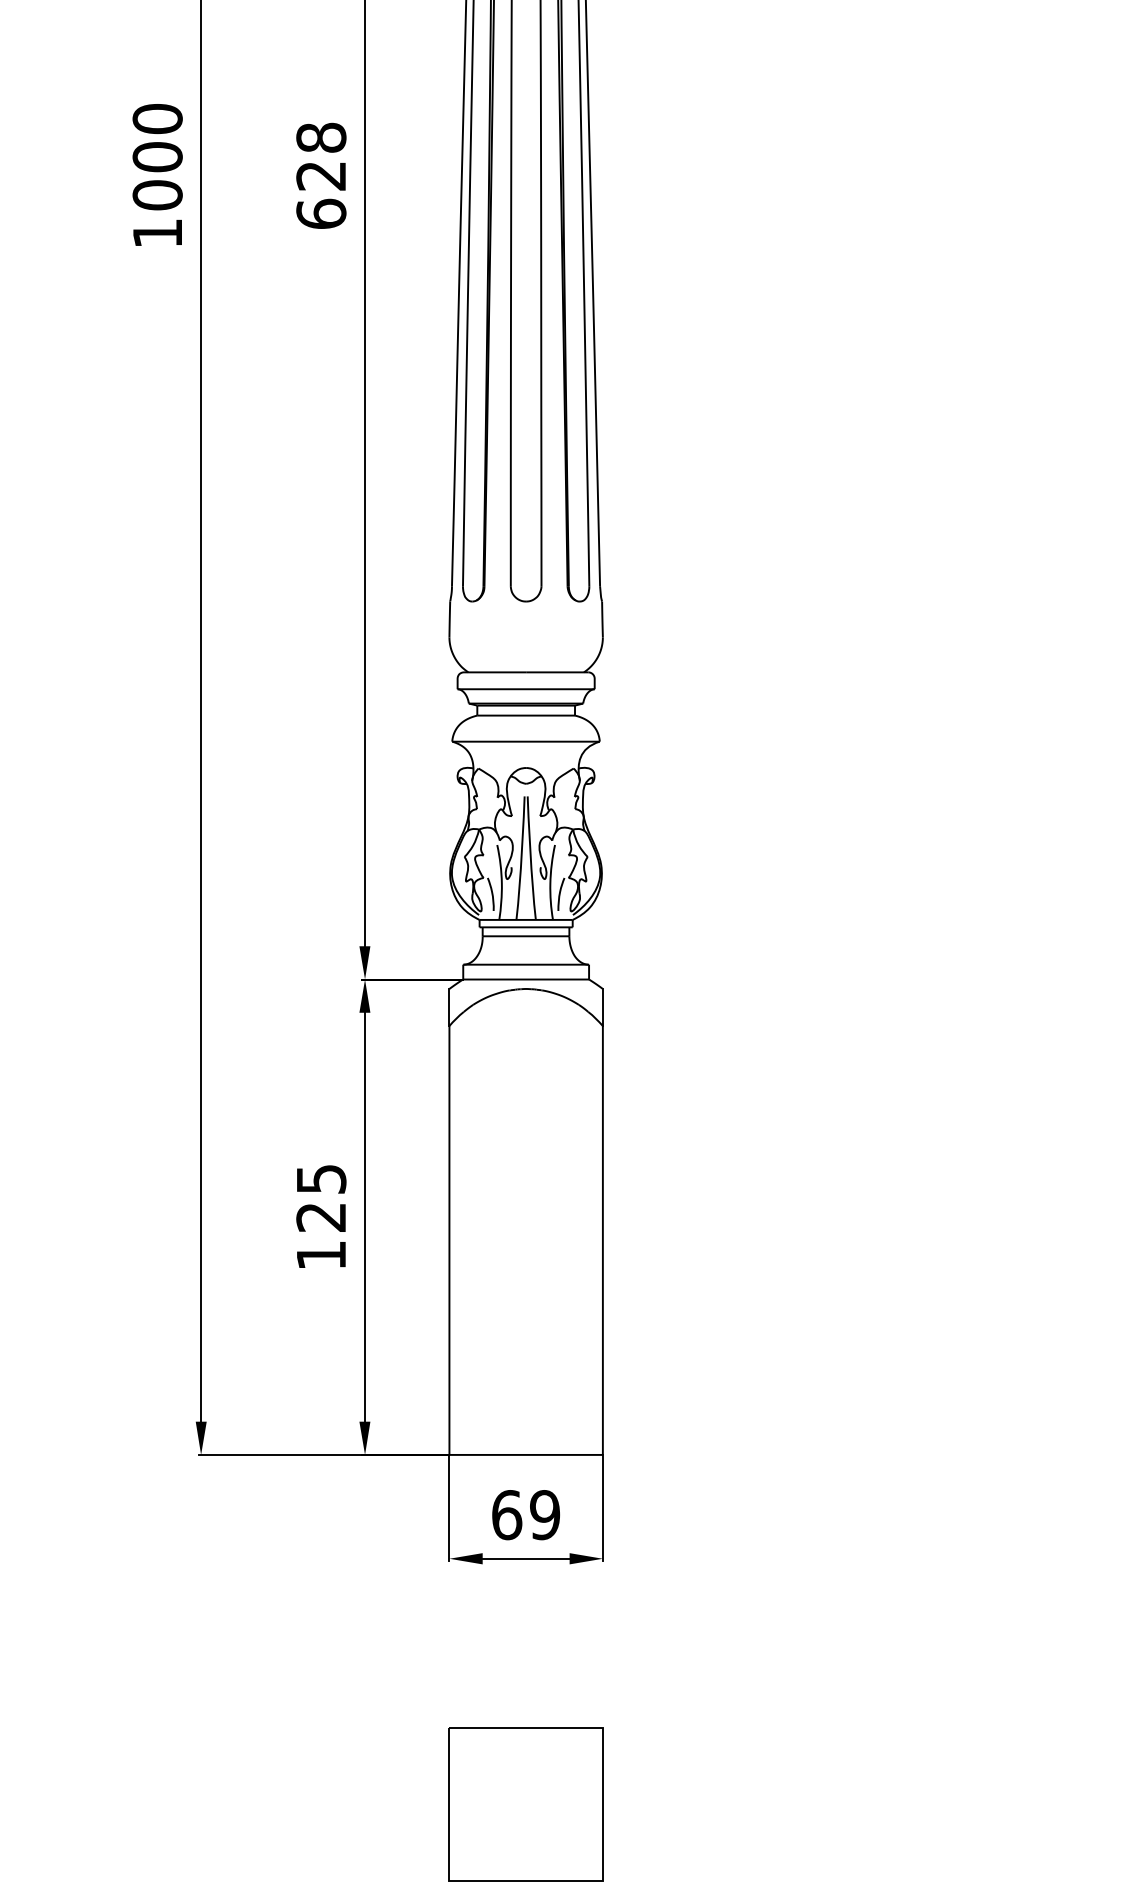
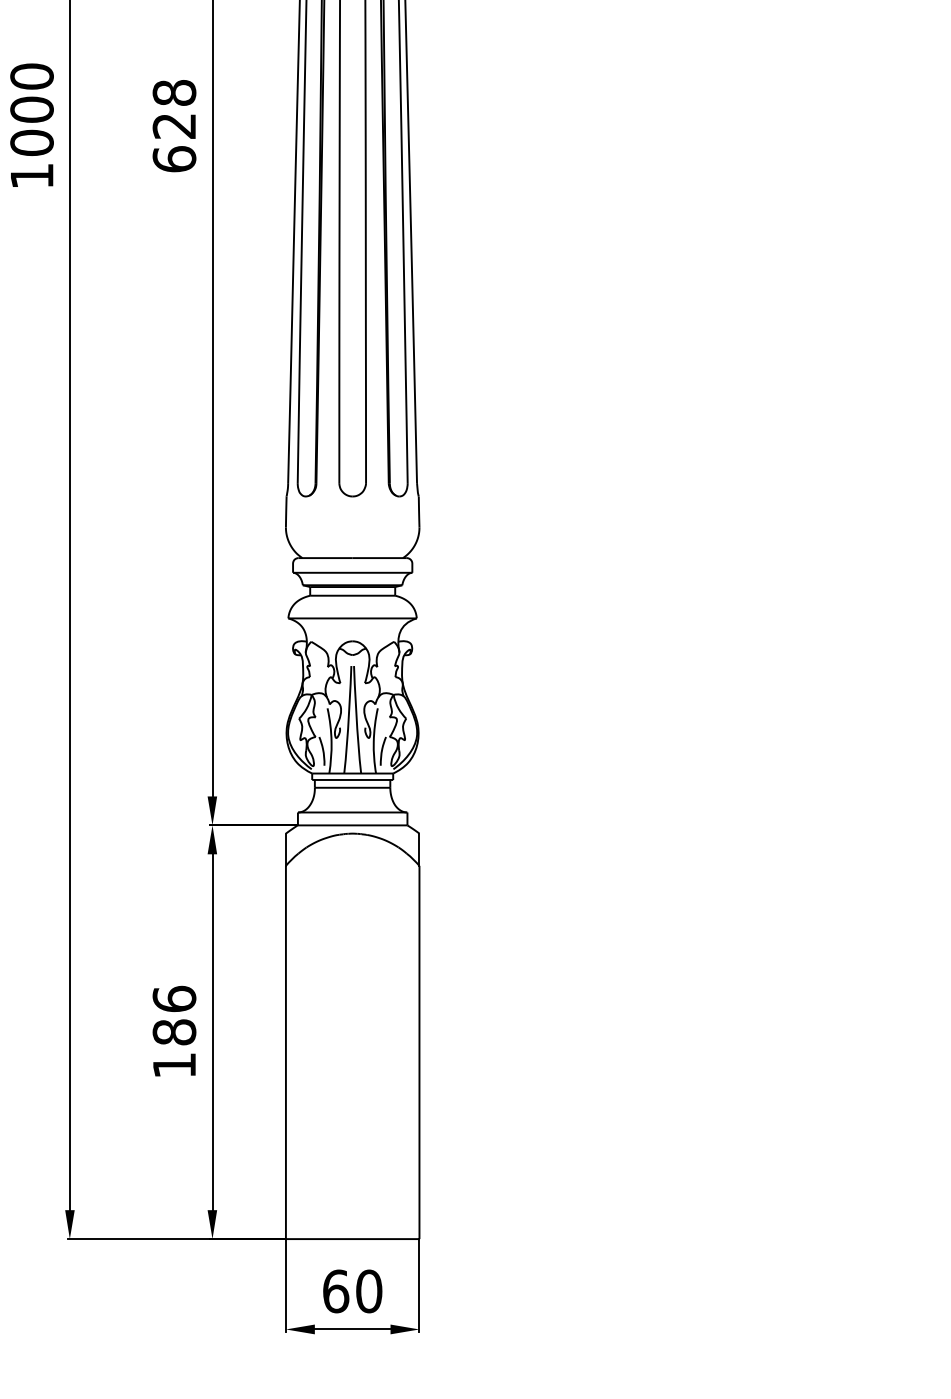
text: (321, 1197) -> (174, 1015), 125 -> 186
text: (545, 1515) -> (369, 1291), 69 -> 60

